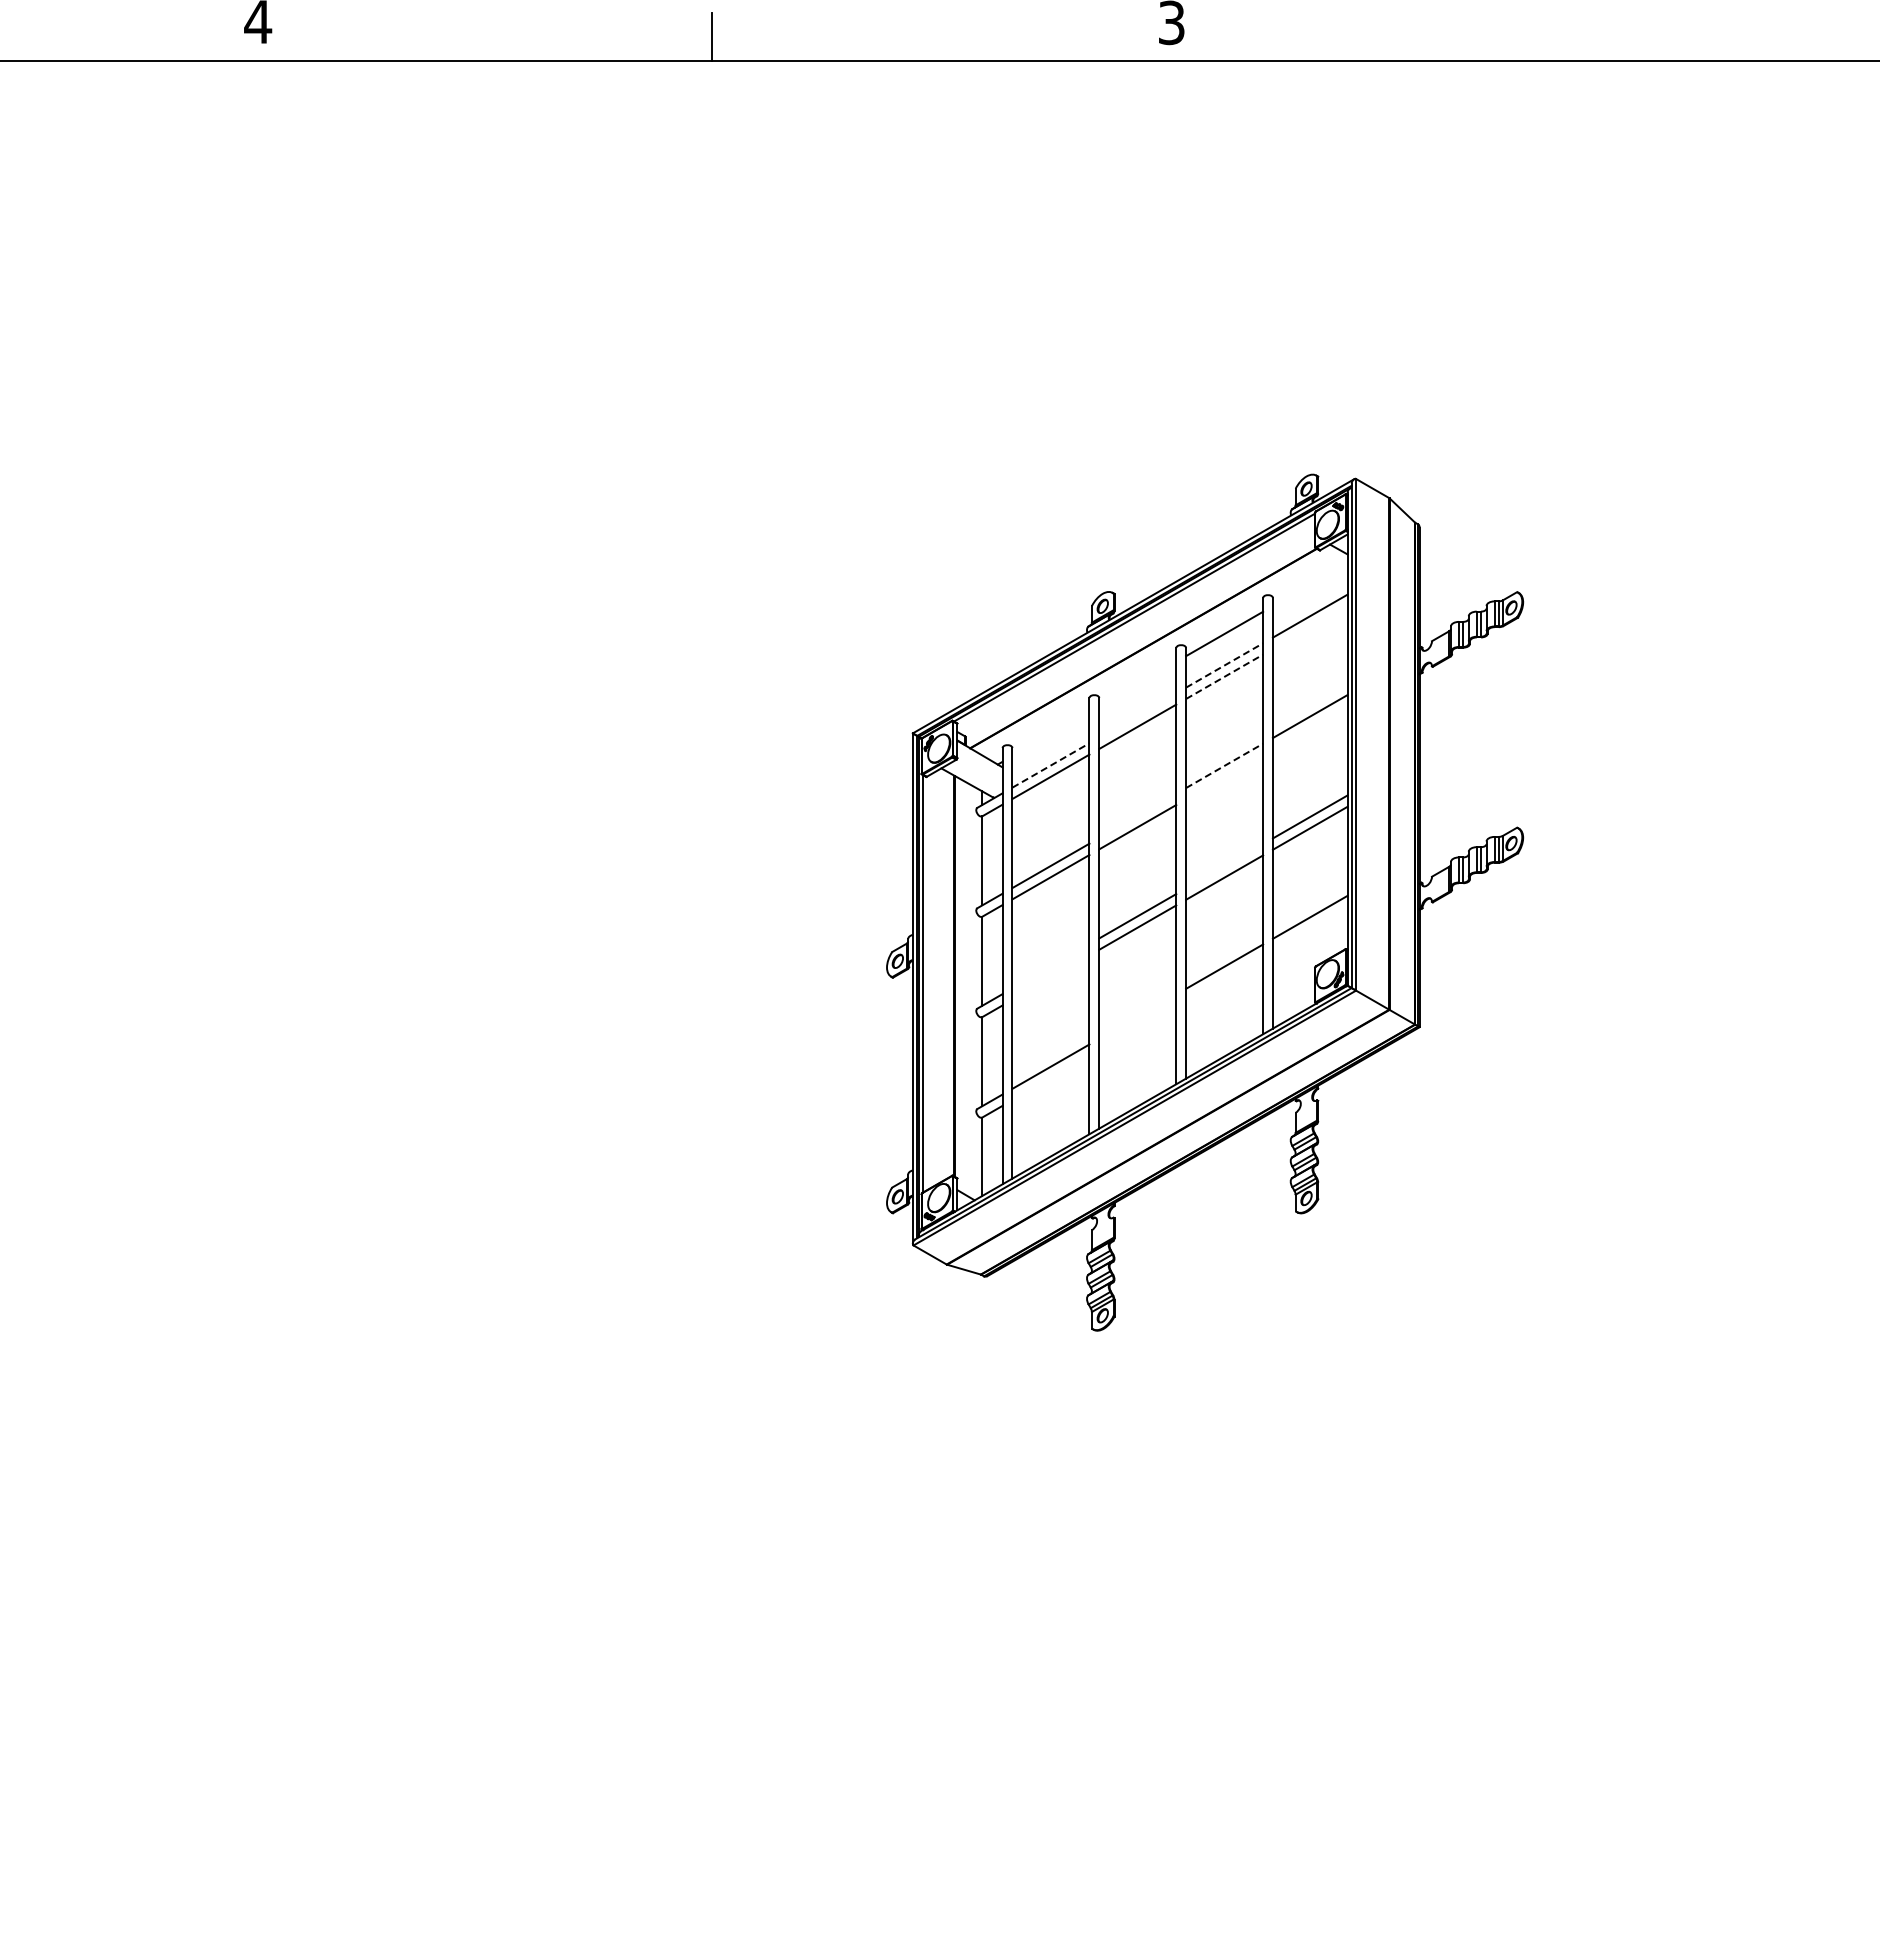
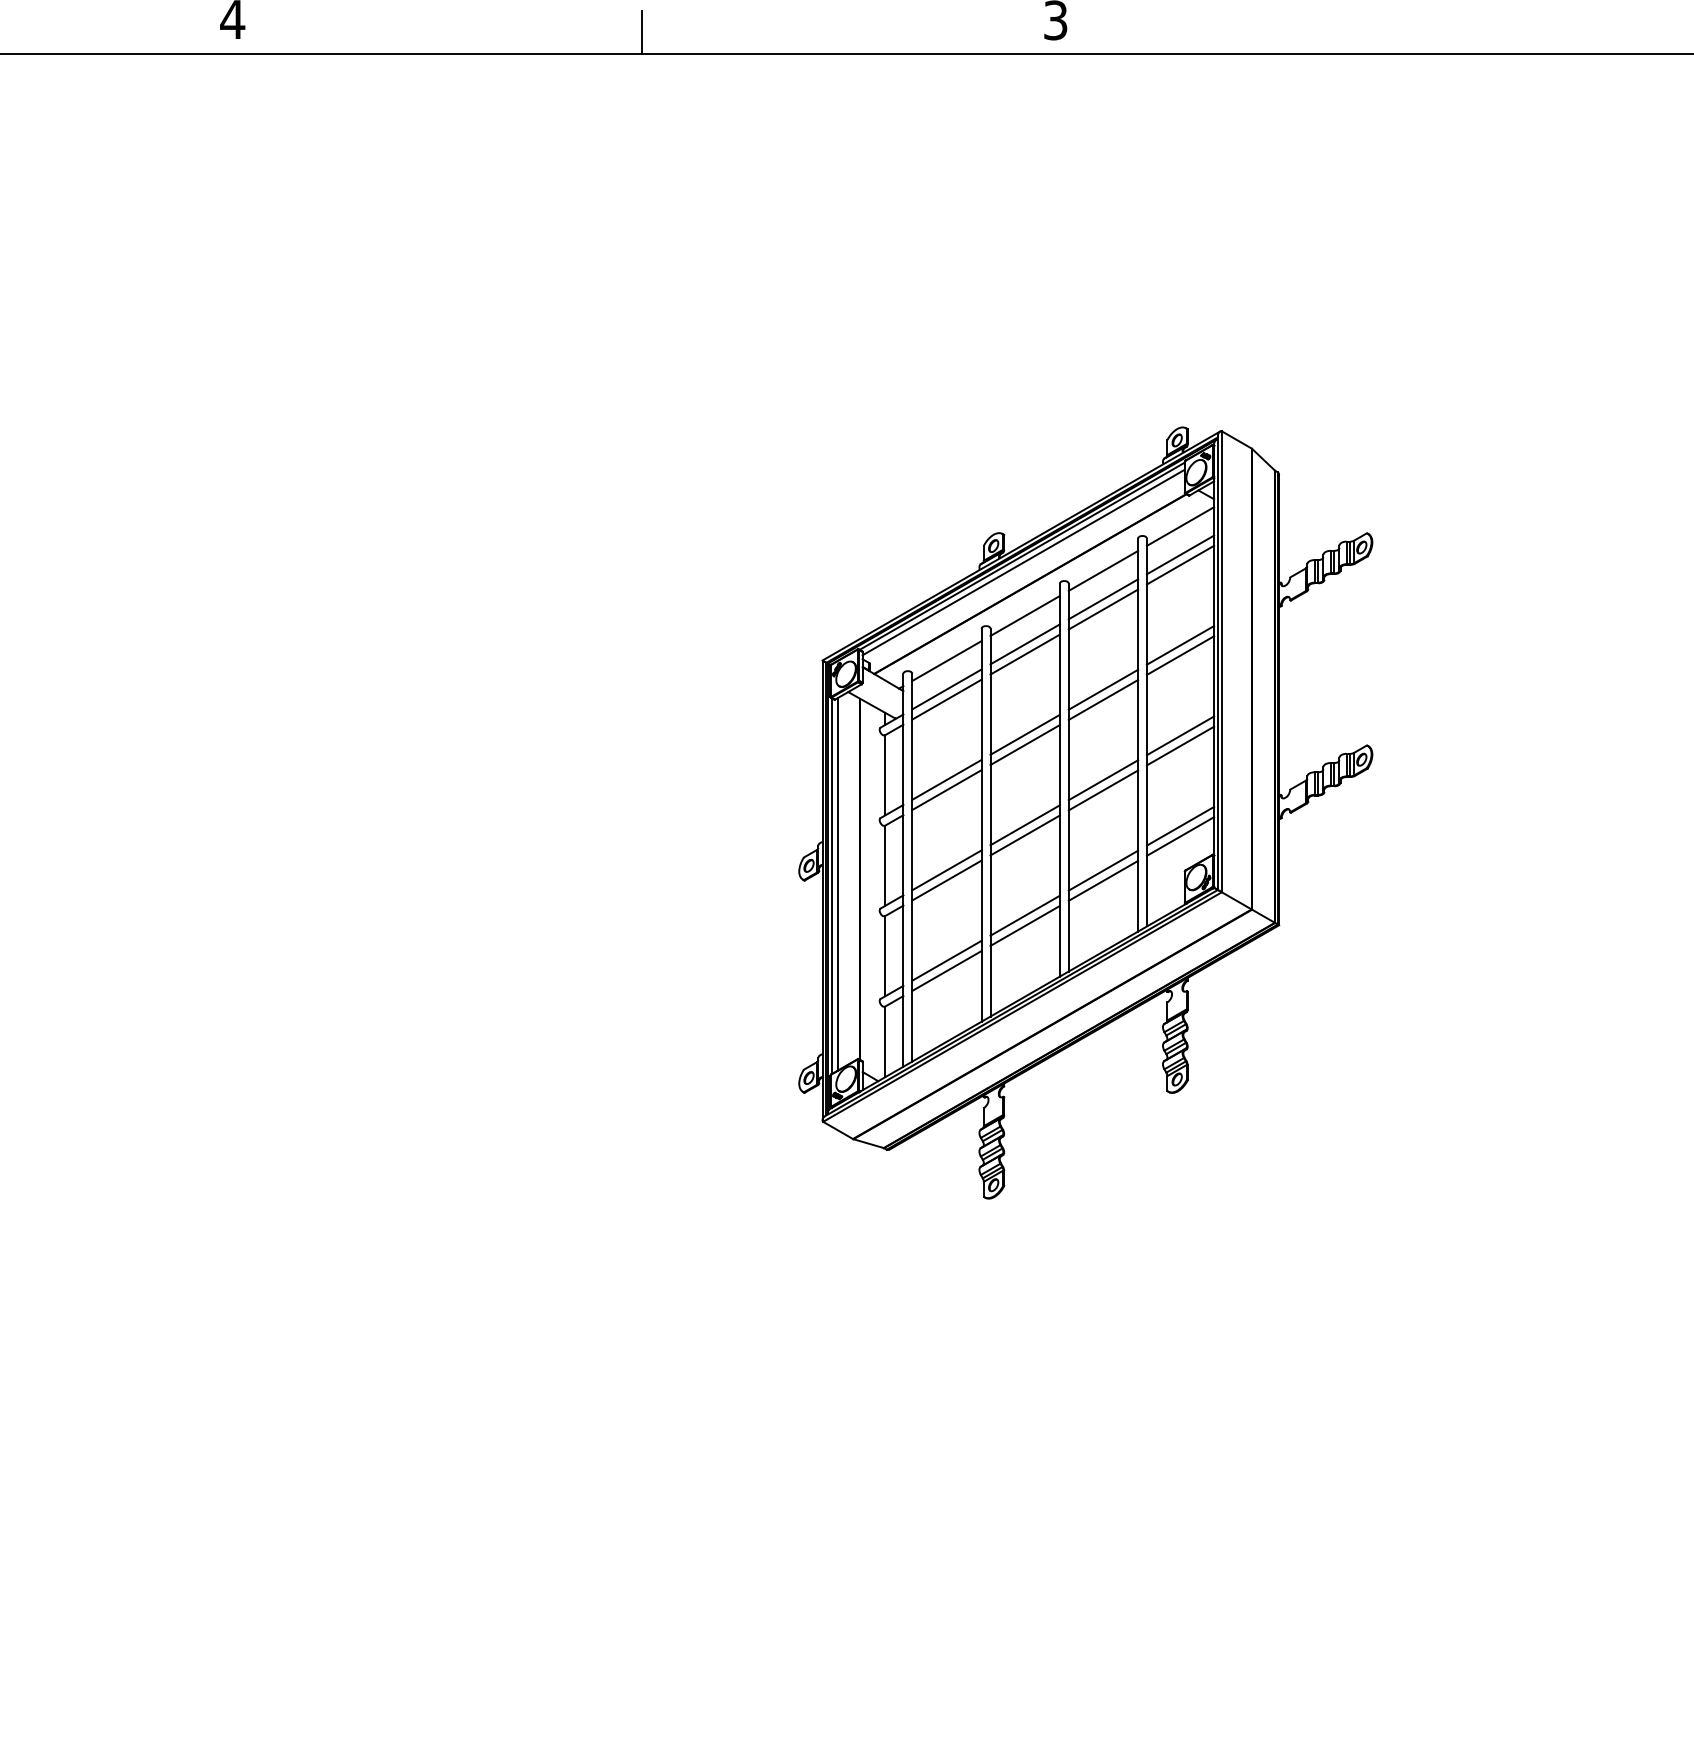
line: (1309, 584) -> (1179, 526), added
line: (1136, 624) -> (1024, 562), added
line: (1309, 627) -> (1179, 565), added
line: (1225, 665) -> (1104, 599), dashed -> solid
line: (1225, 676) -> (1104, 609), dashed -> solid
line: (1137, 683) -> (1024, 615), added
line: (1137, 715) -> (1024, 644), added
line: (1309, 727) -> (1179, 655), added
line: (1050, 733) -> (946, 660), added
line: (1051, 765) -> (947, 689), dashed -> solid
line: (1225, 765) -> (1104, 689), dashed -> solid
line: (1224, 777) -> (1103, 700), added
line: (1137, 815) -> (1024, 734), added
line: (1224, 866) -> (1103, 780), added
line: (1309, 928) -> (1179, 836), added
line: (1050, 966) -> (946, 870), added
line: (1050, 977) -> (946, 880), added
line: (1224, 977) -> (1103, 880), added
line: (929, 981) -> (837, 884), added
line: (1137, 1016) -> (1024, 915), added
line: (1137, 1027) -> (1024, 925), added
line: (1050, 1077) -> (946, 970), added

